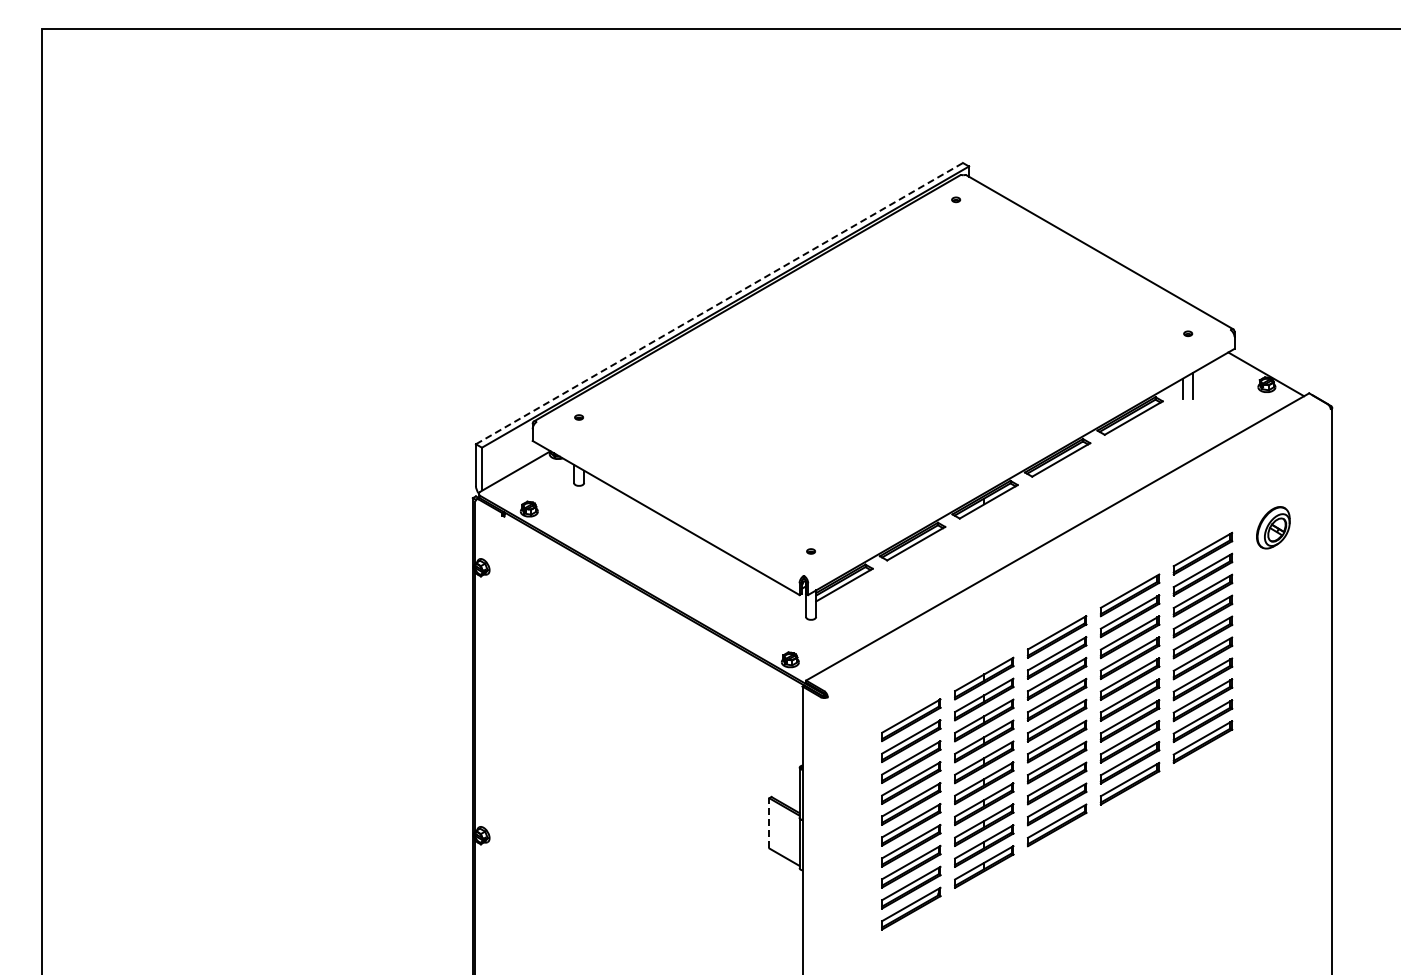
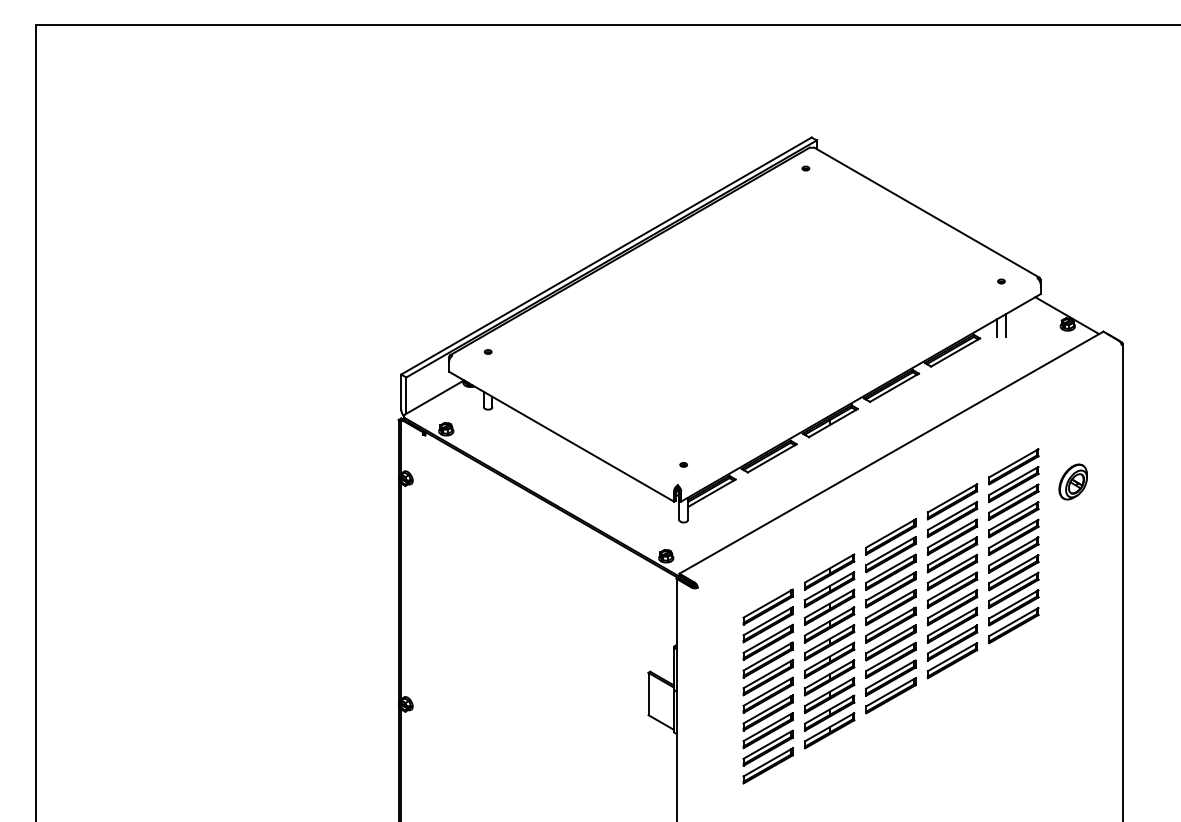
line: (719, 303) -> (606, 255), dashed -> solid
part: (1273, 527) -> (1073, 481), moved
line: (769, 822) -> (648, 693), dashed -> solid

